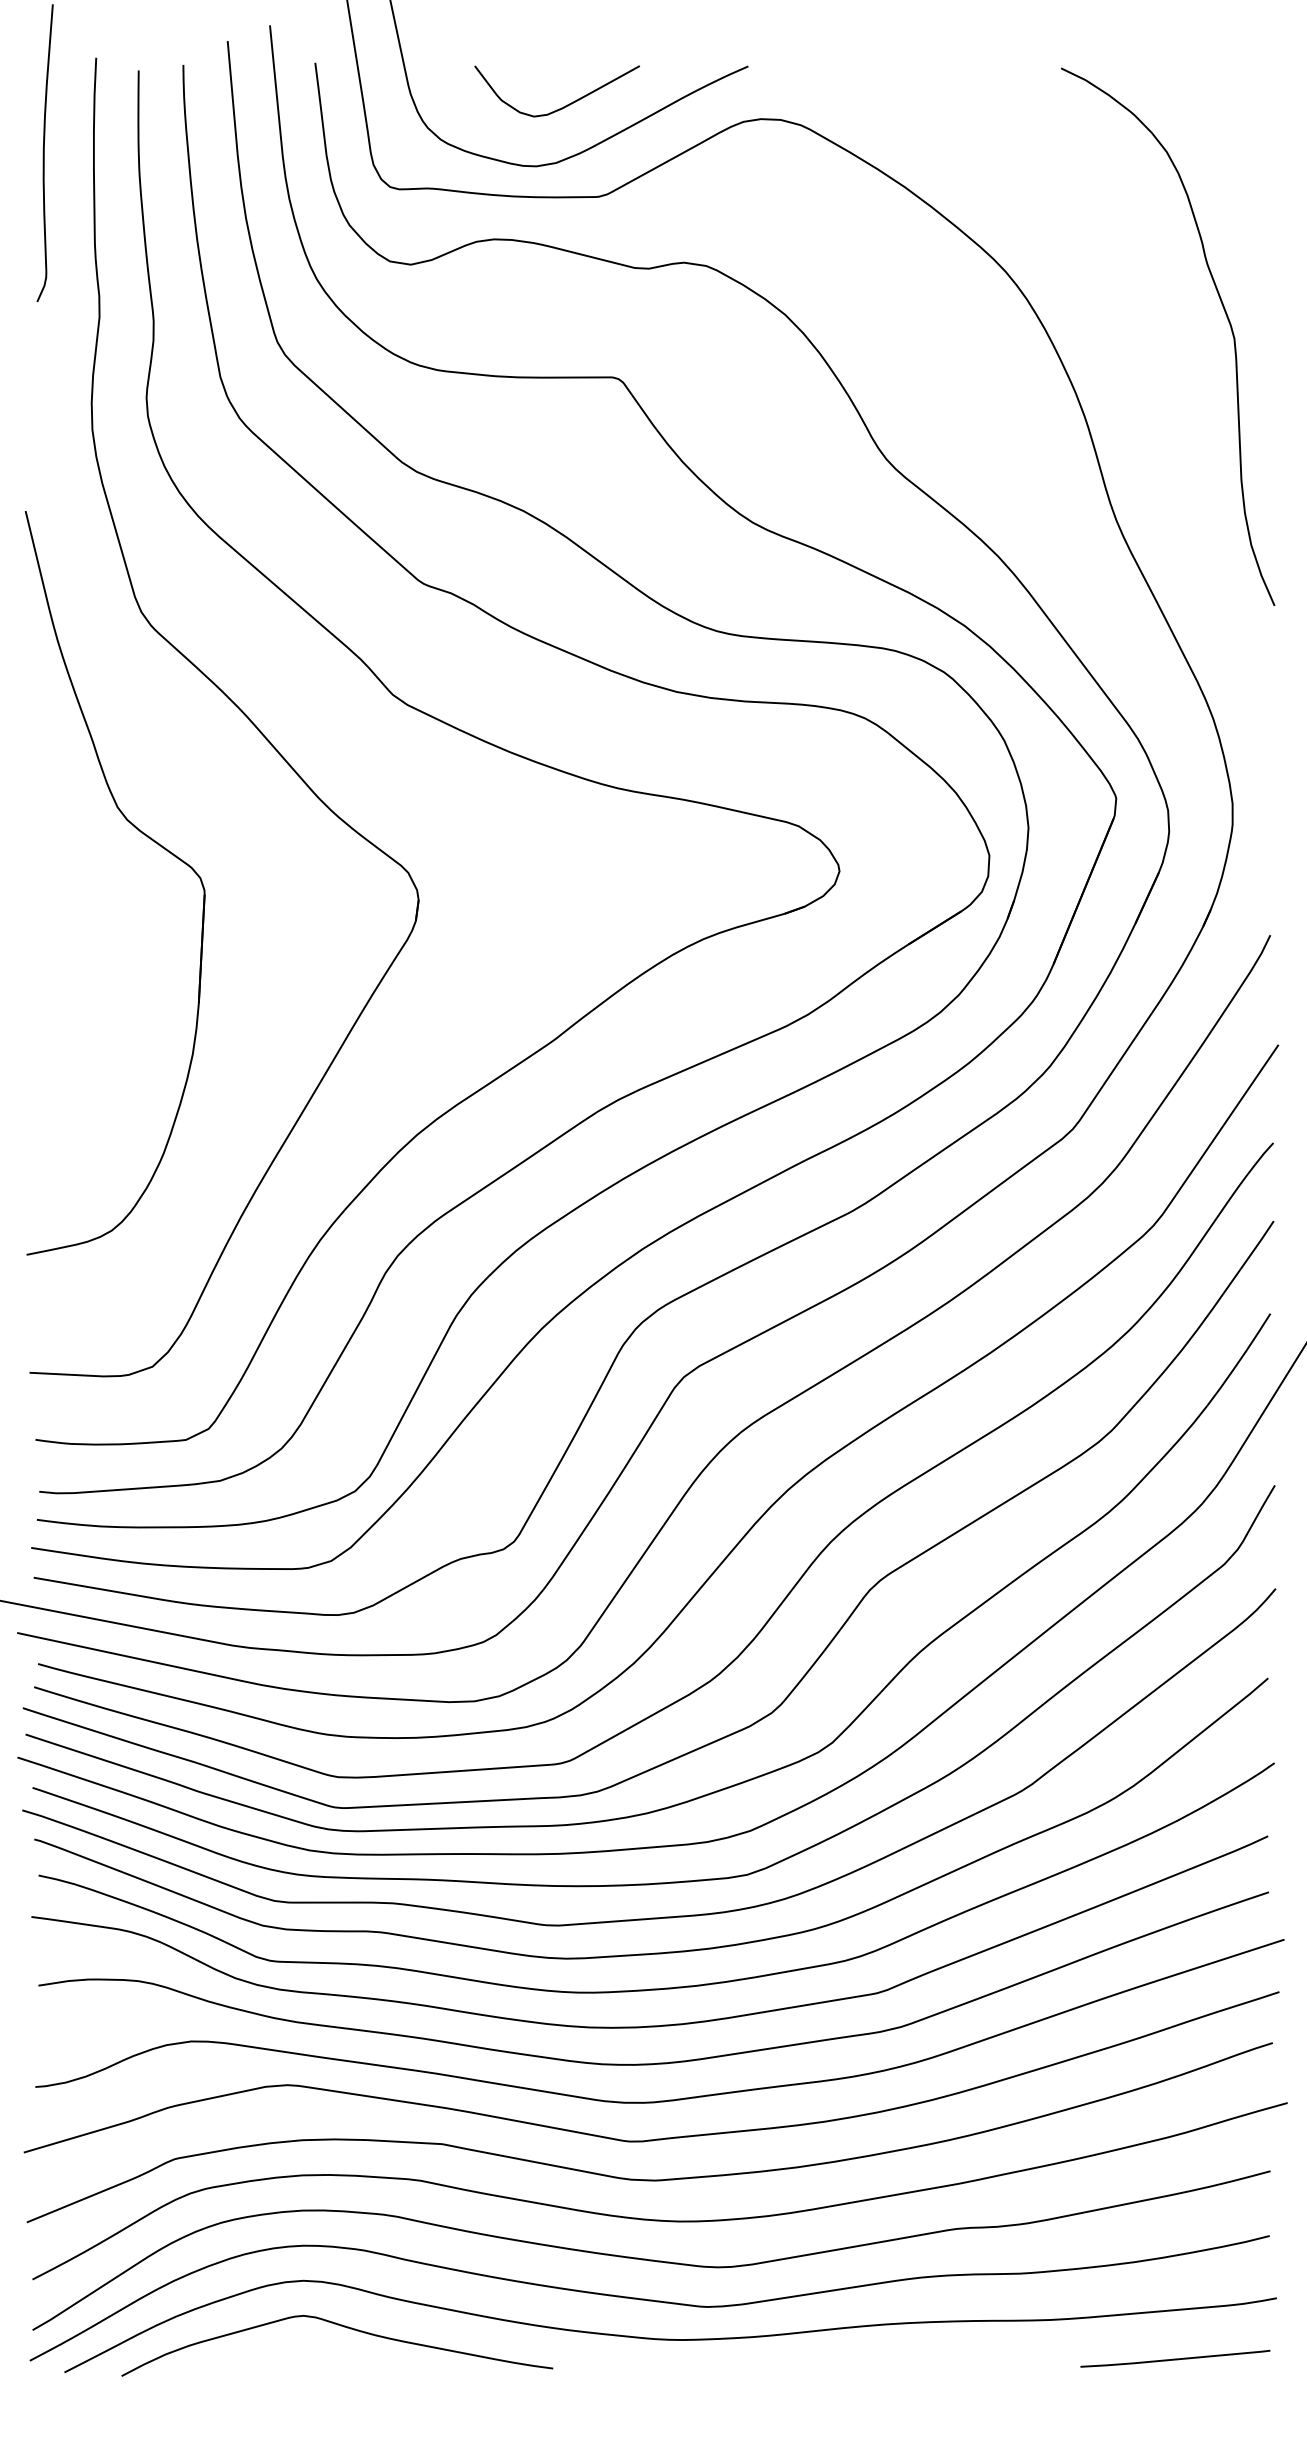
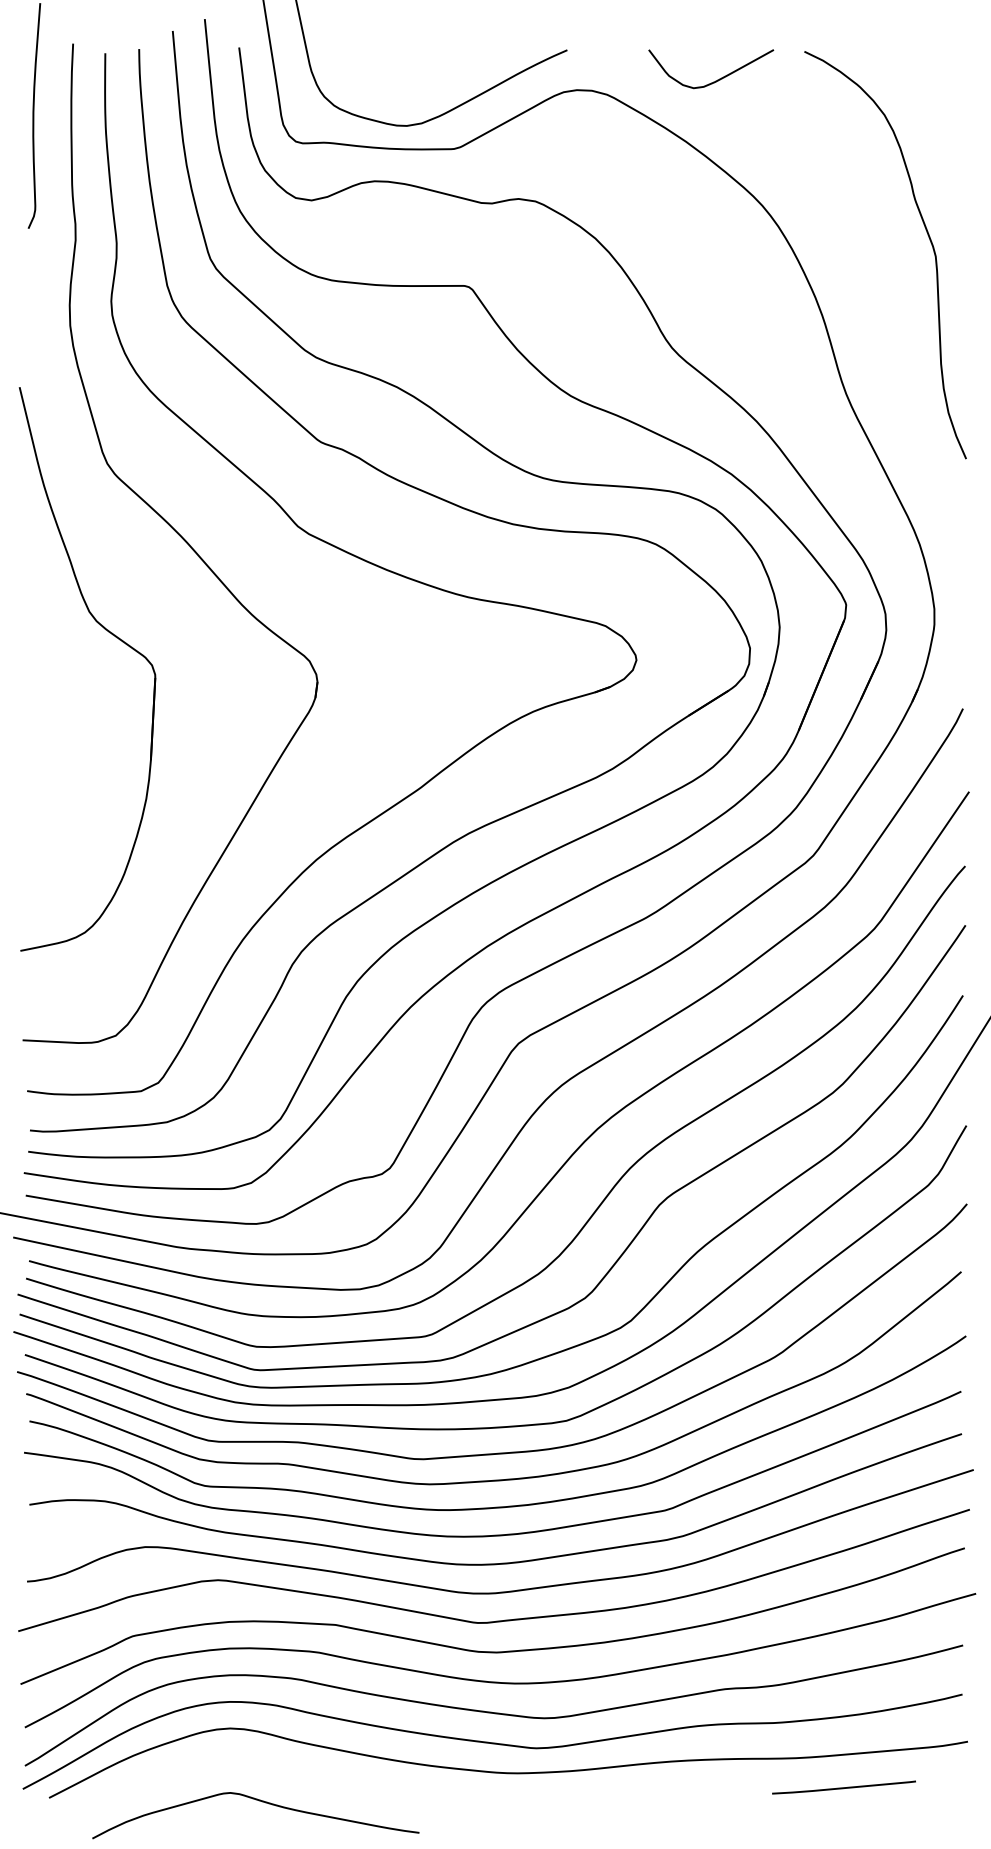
curve: (563, 106) -> (716, 80), moved
curve: (343, 2327) -> (260, 1801), moved
line: (1175, 2358) -> (844, 1787), moved

